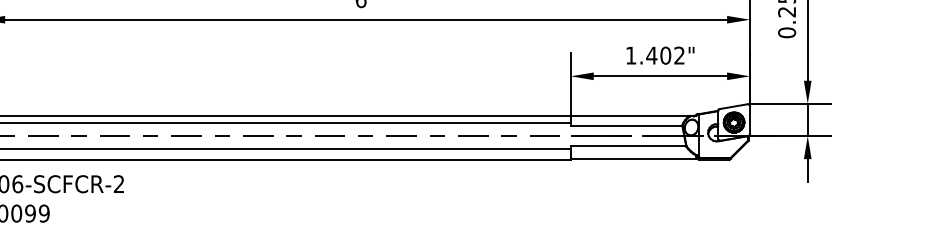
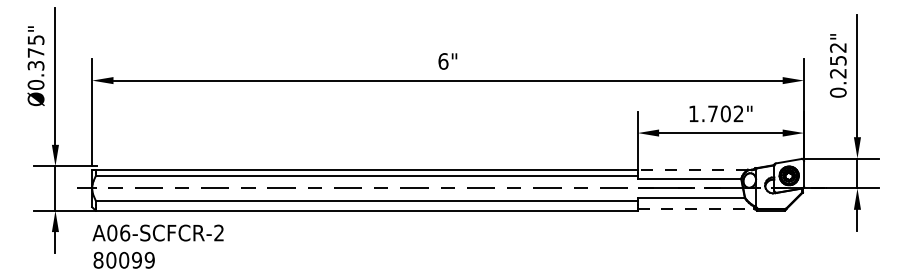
text: (651, 55) -> (712, 113), 1.402" -> 1.702"
line: (629, 115) -> (692, 169), solid -> dashed
line: (634, 158) -> (696, 209), solid -> dashed

